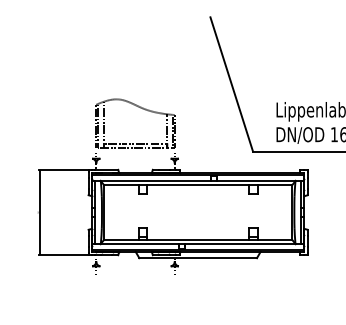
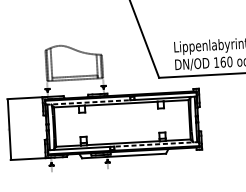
line: (151, 180) -> (87, 102), solid -> dashed
line: (244, 244) -> (156, 144), solid -> dashed

